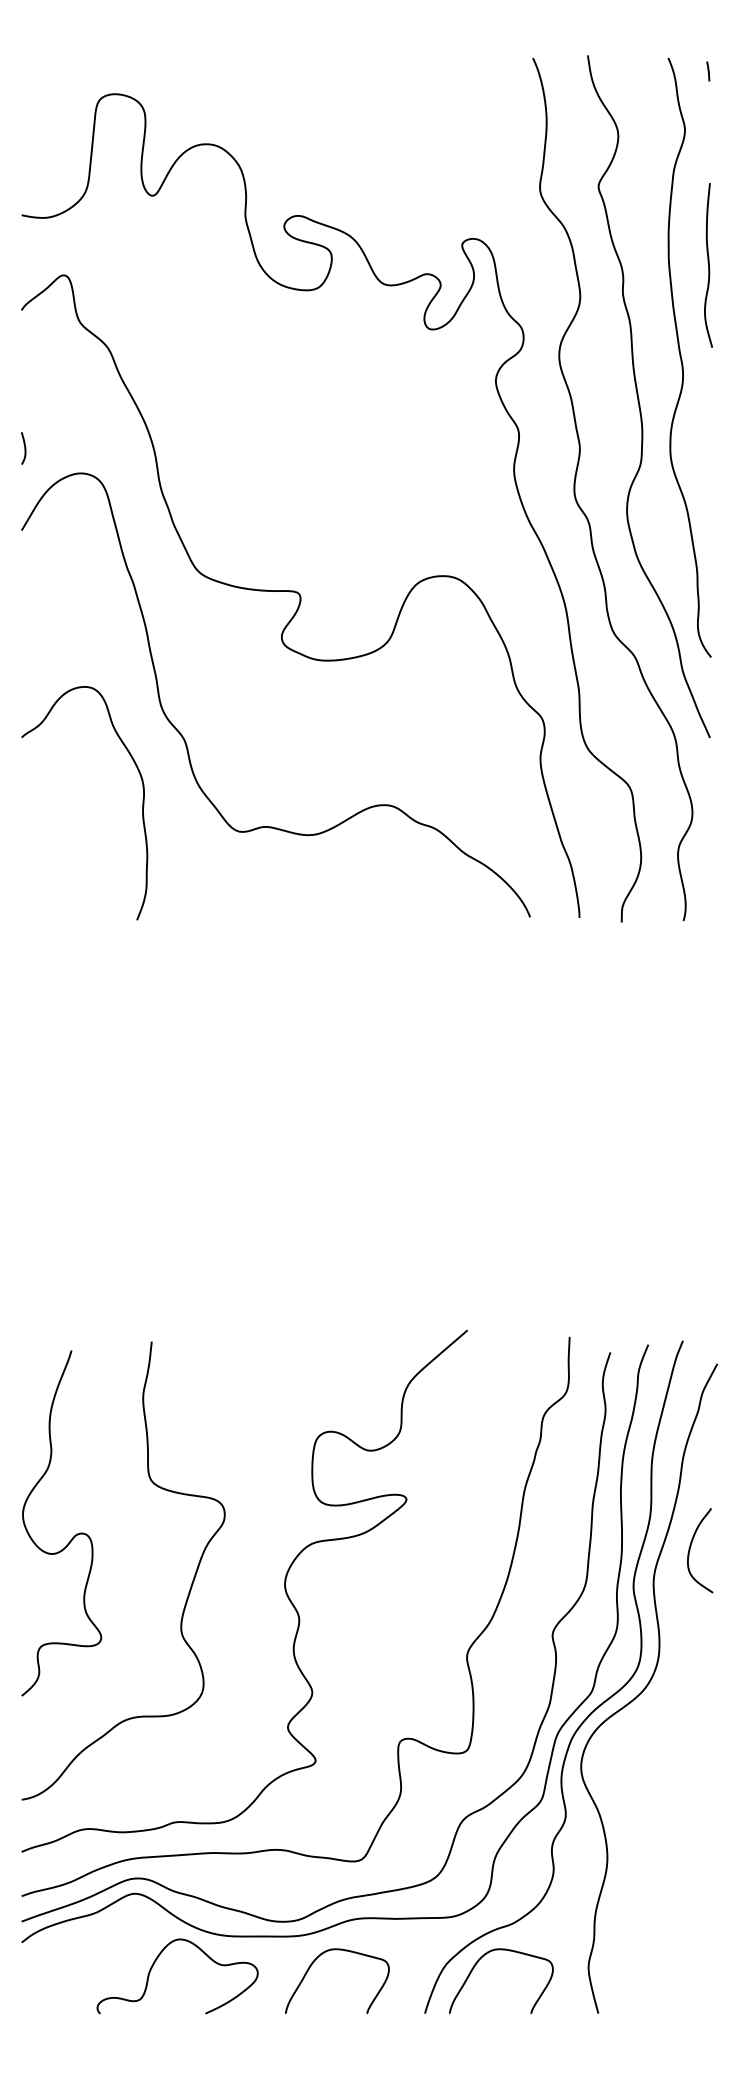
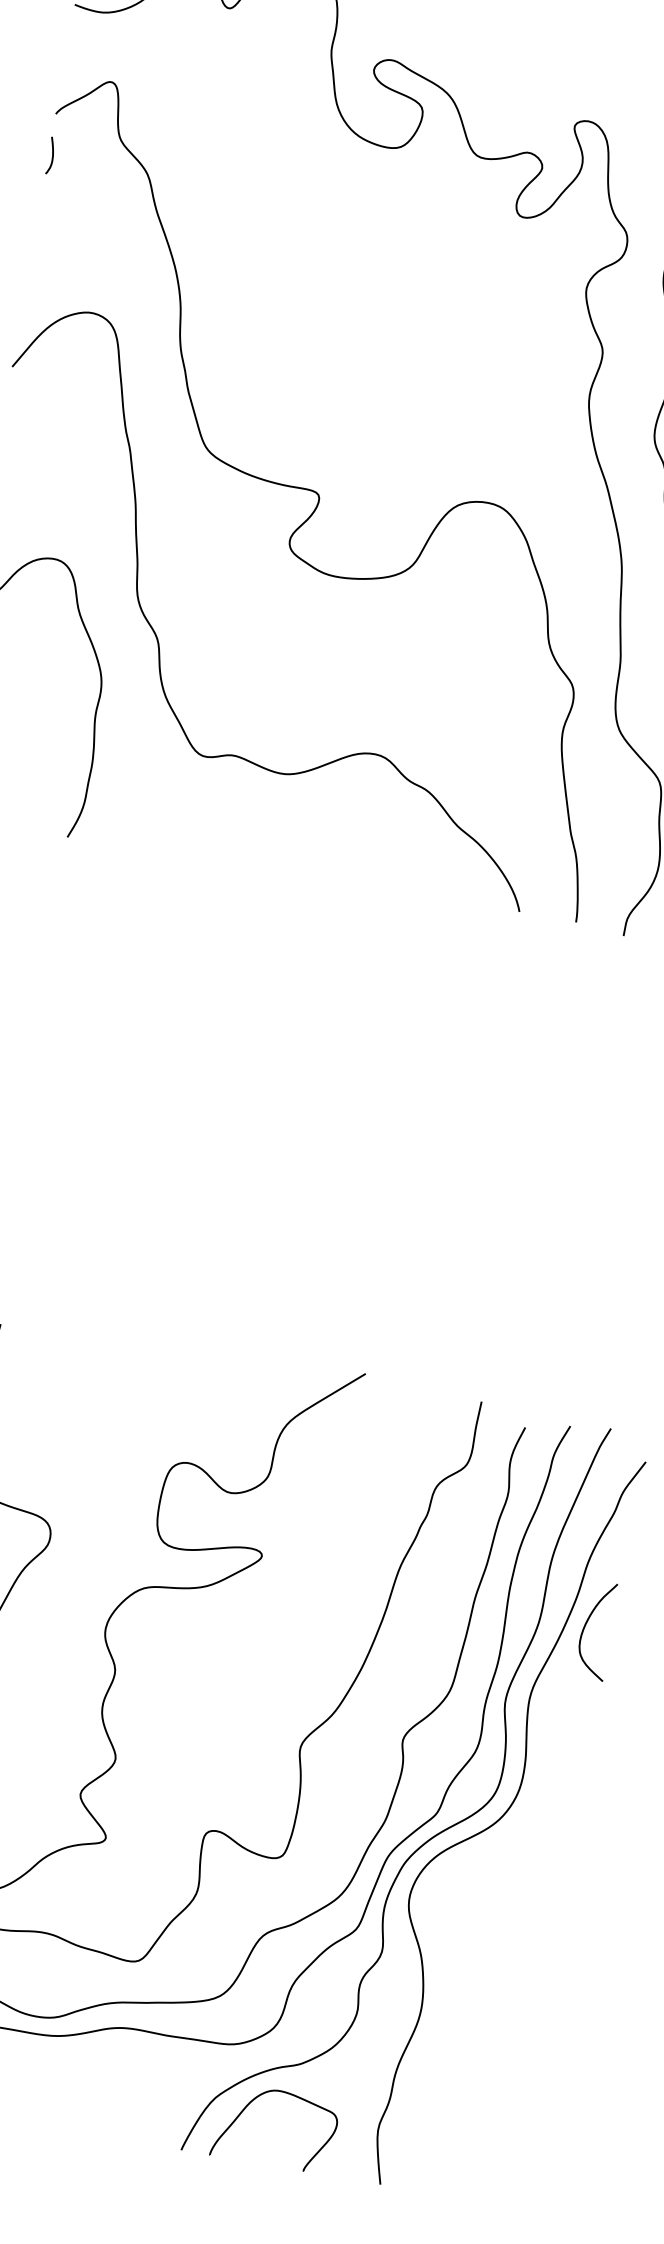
curve: (24, 448) -> (51, 156), moved
curve: (691, 1546) -> (587, 1624), moved
curve: (315, 1961) -> (65, 2068), removed

